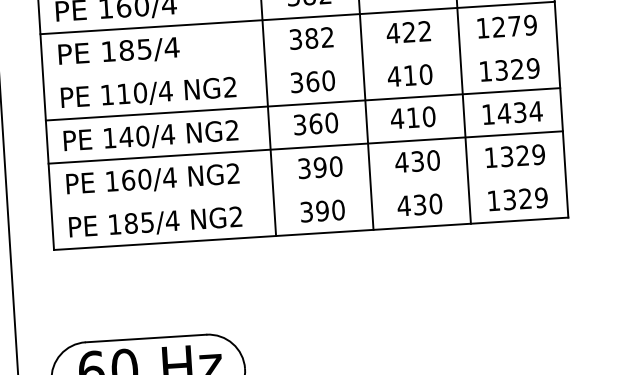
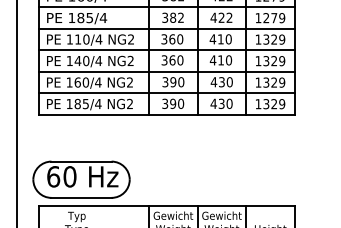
line: (299, 60) -> (166, 28), added
text: (520, 113) -> (274, 61), 1434 -> 1329
line: (307, 191) -> (166, 93), added

